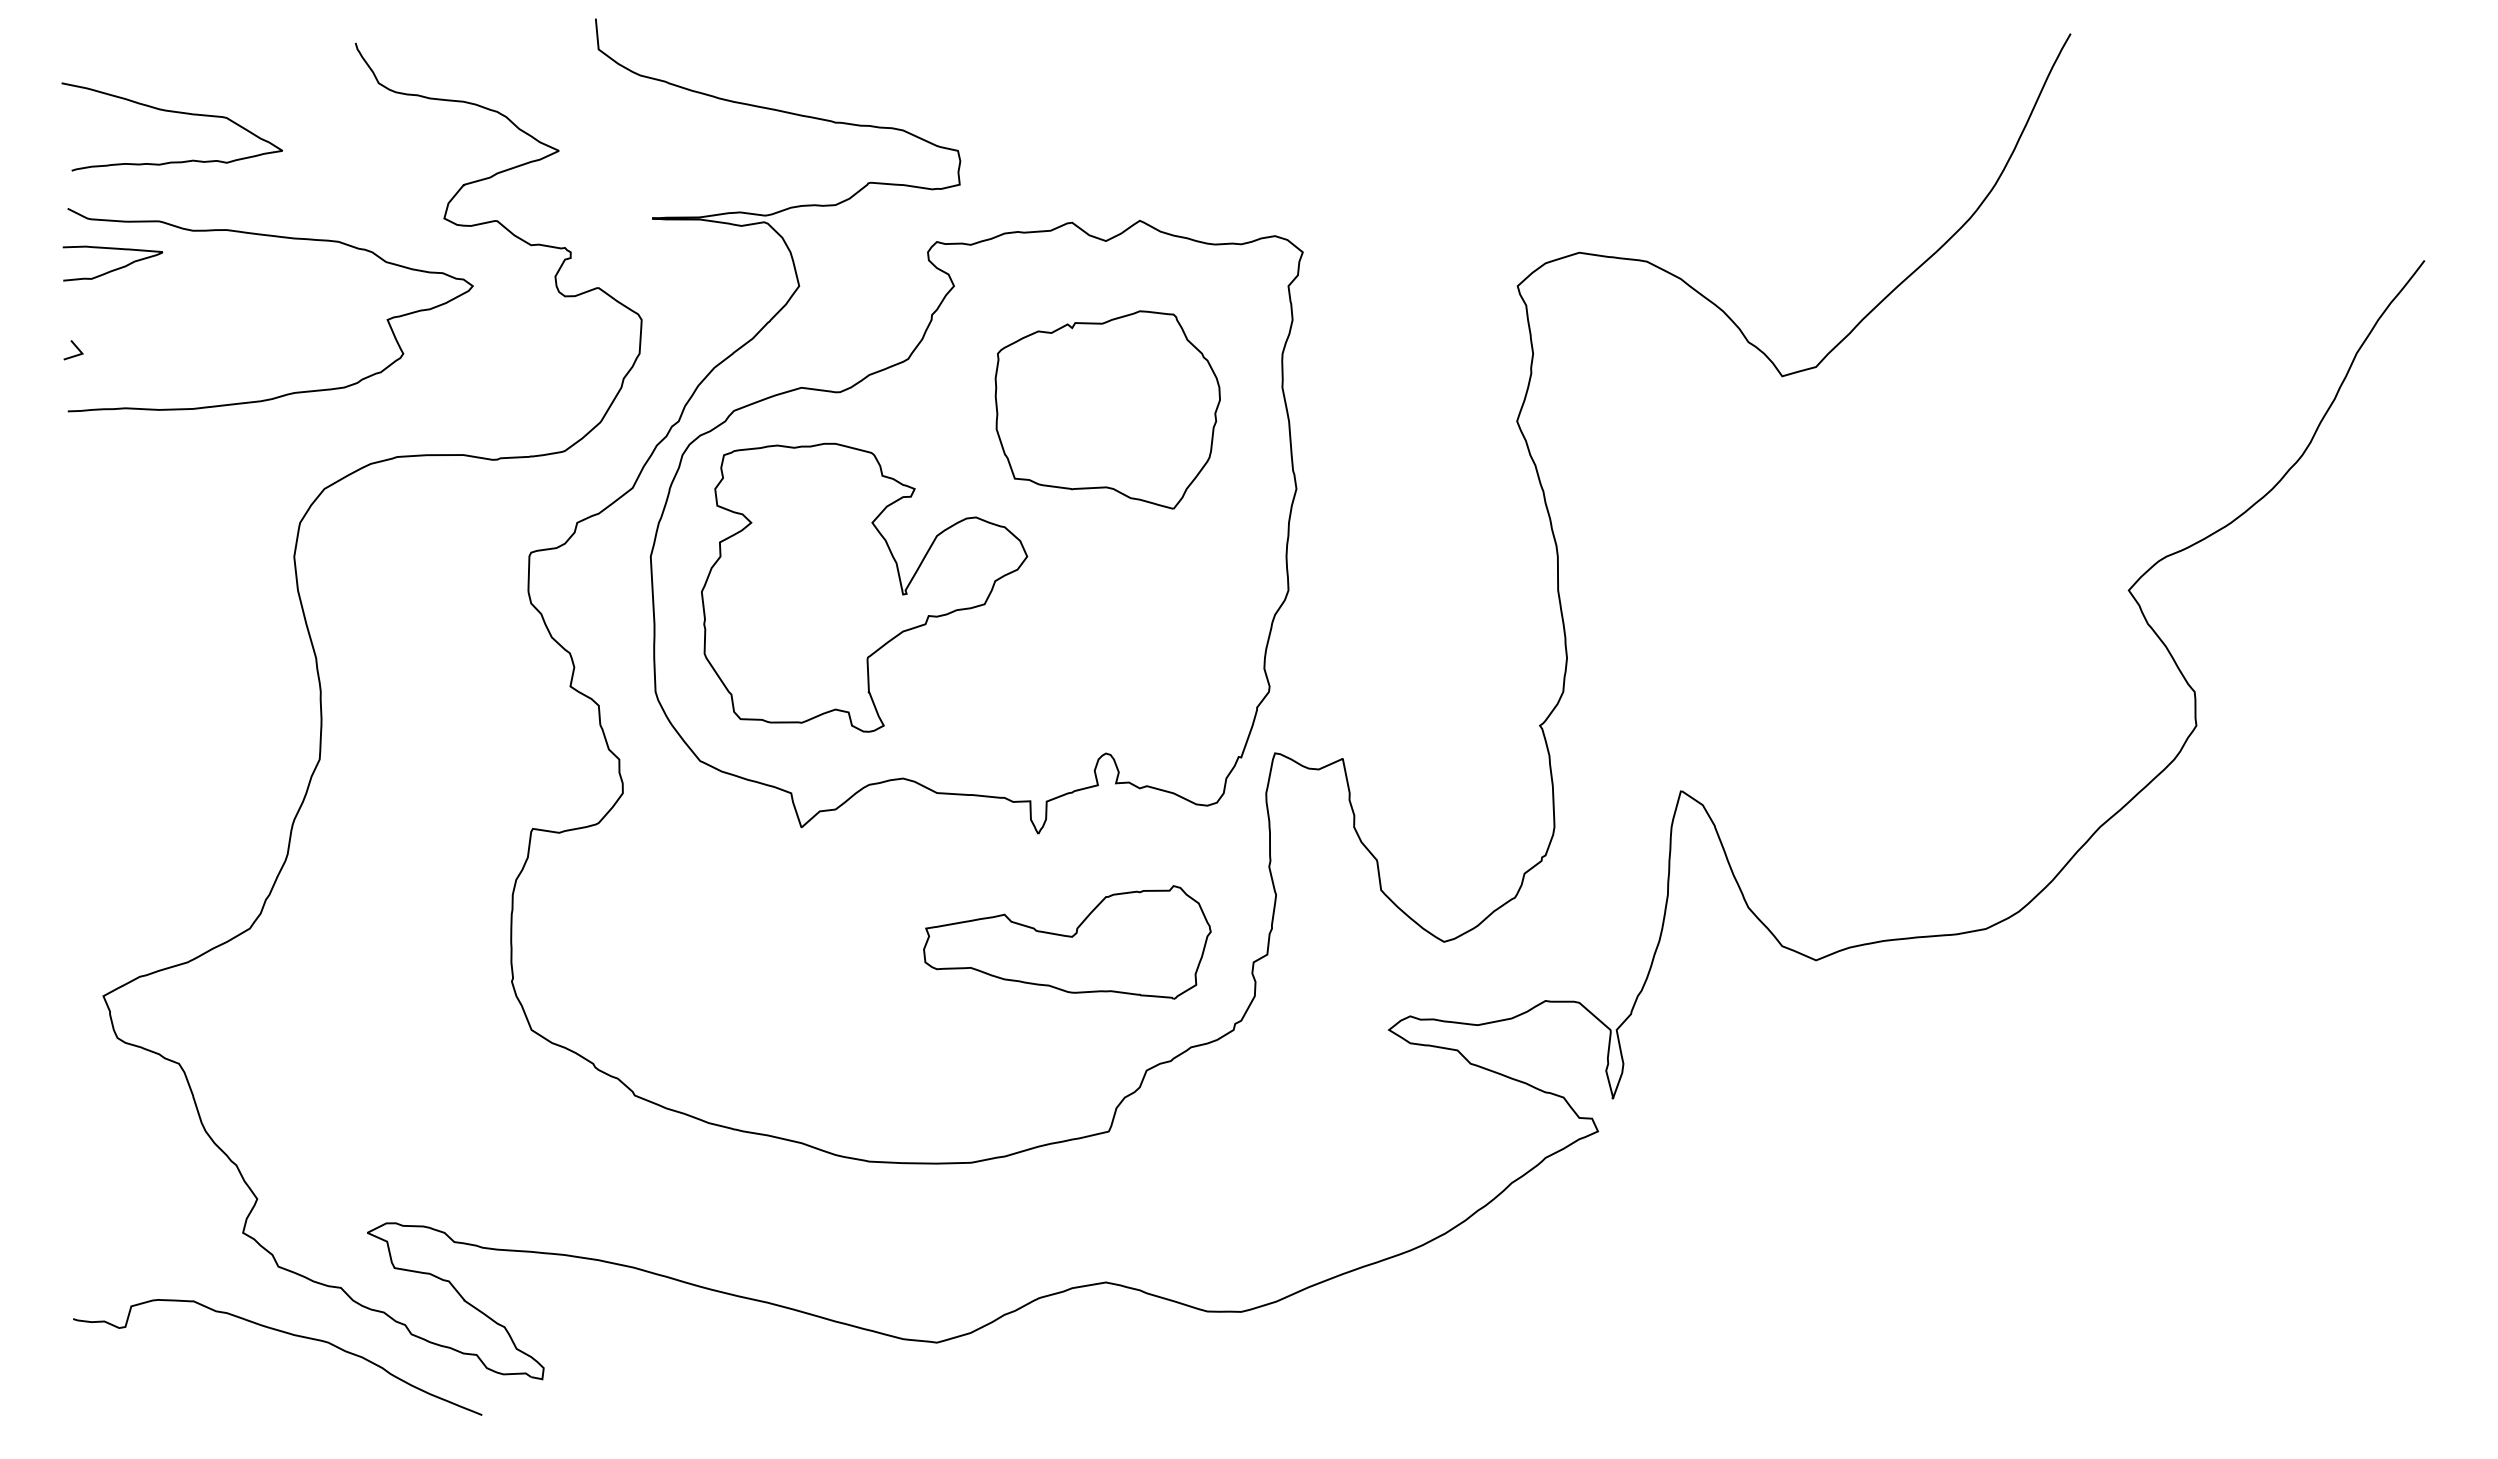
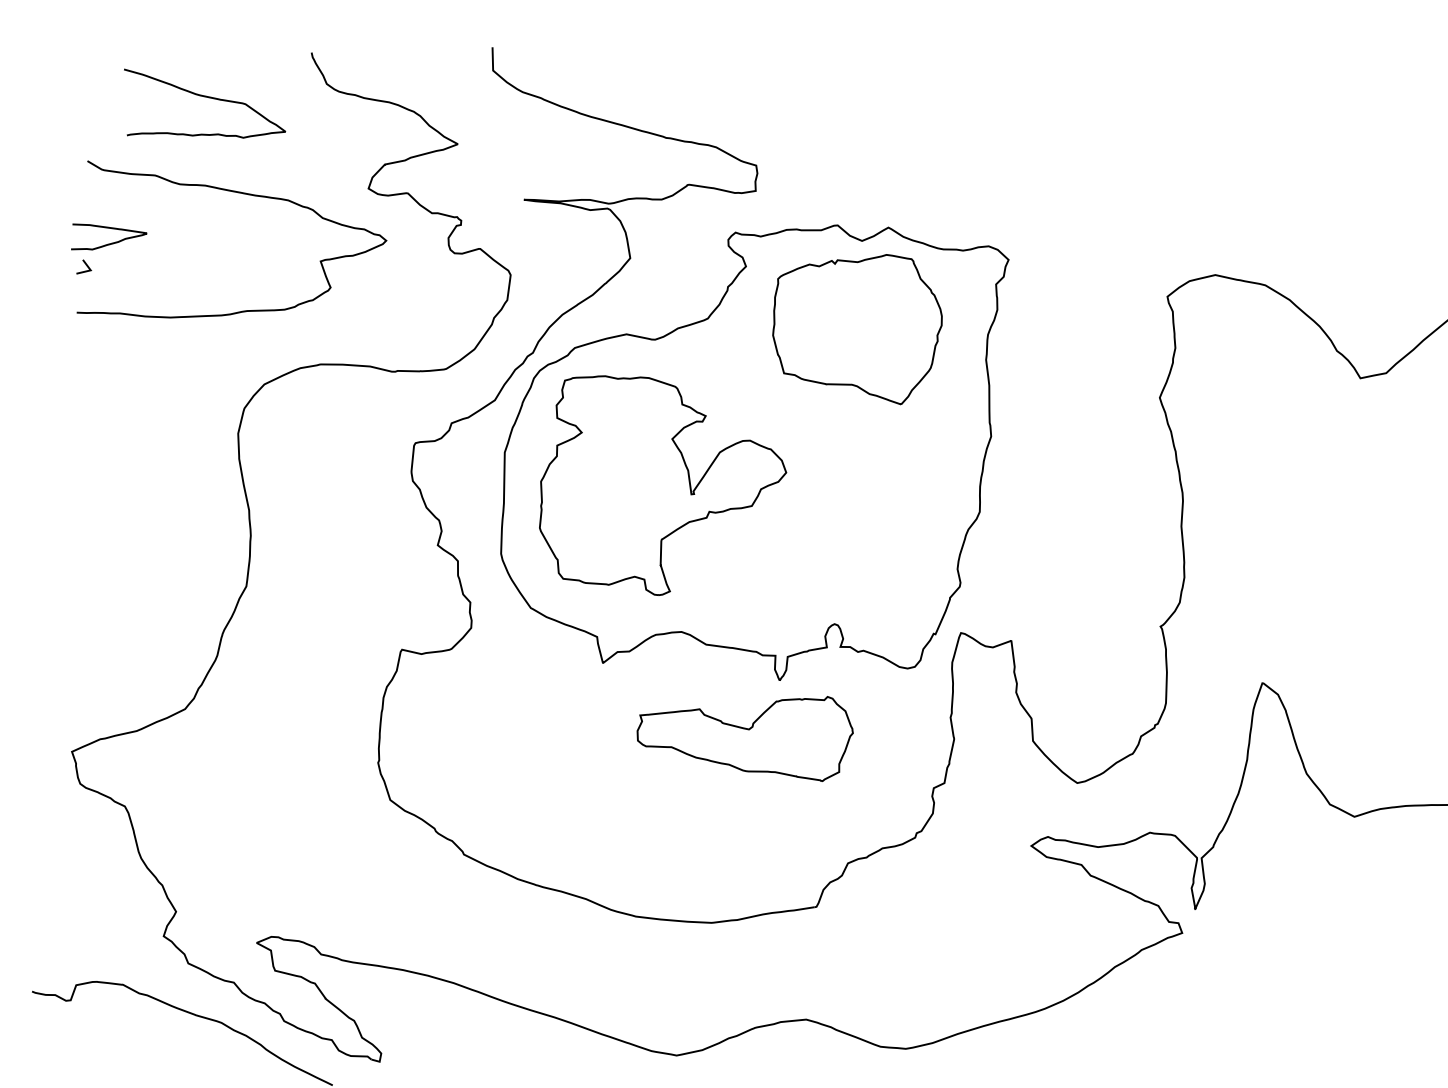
curve: (171, 112) -> (204, 97), moved
curve: (115, 268) -> (110, 243), moved
part: (1107, 409) -> (857, 326), moved
part: (1067, 942) -> (745, 733), moved

